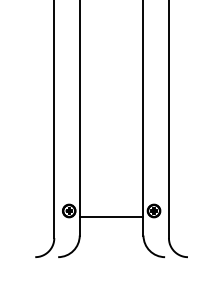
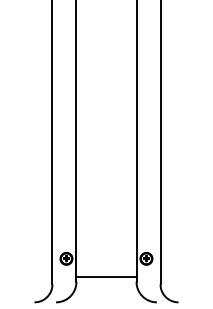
line: (111, 217) -> (106, 277), moved

